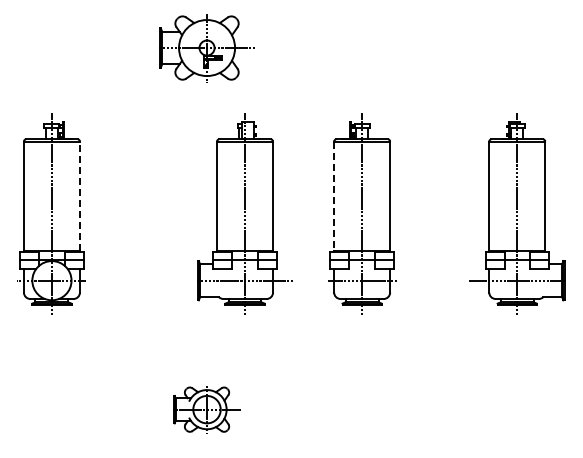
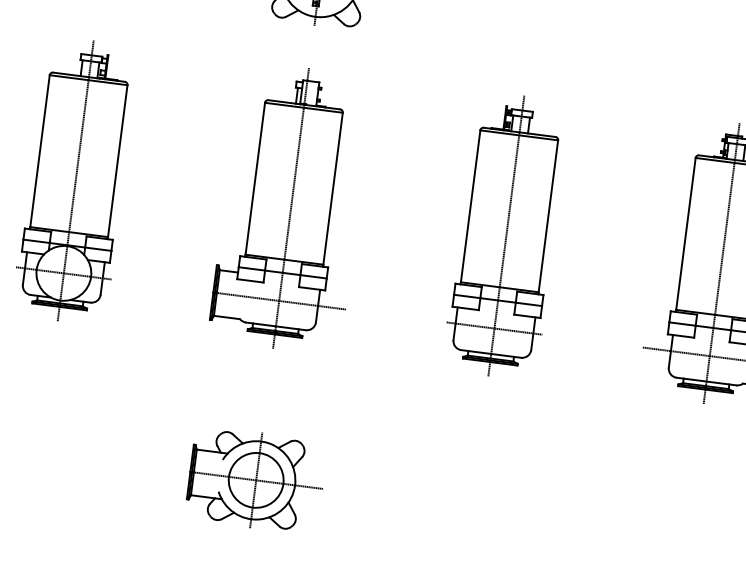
line: (79, 196) -> (117, 161), dashed -> solid
line: (334, 196) -> (471, 206), dashed -> solid
part: (244, 213) -> (290, 207), moved
part: (206, 408) -> (255, 478), size x1.43

